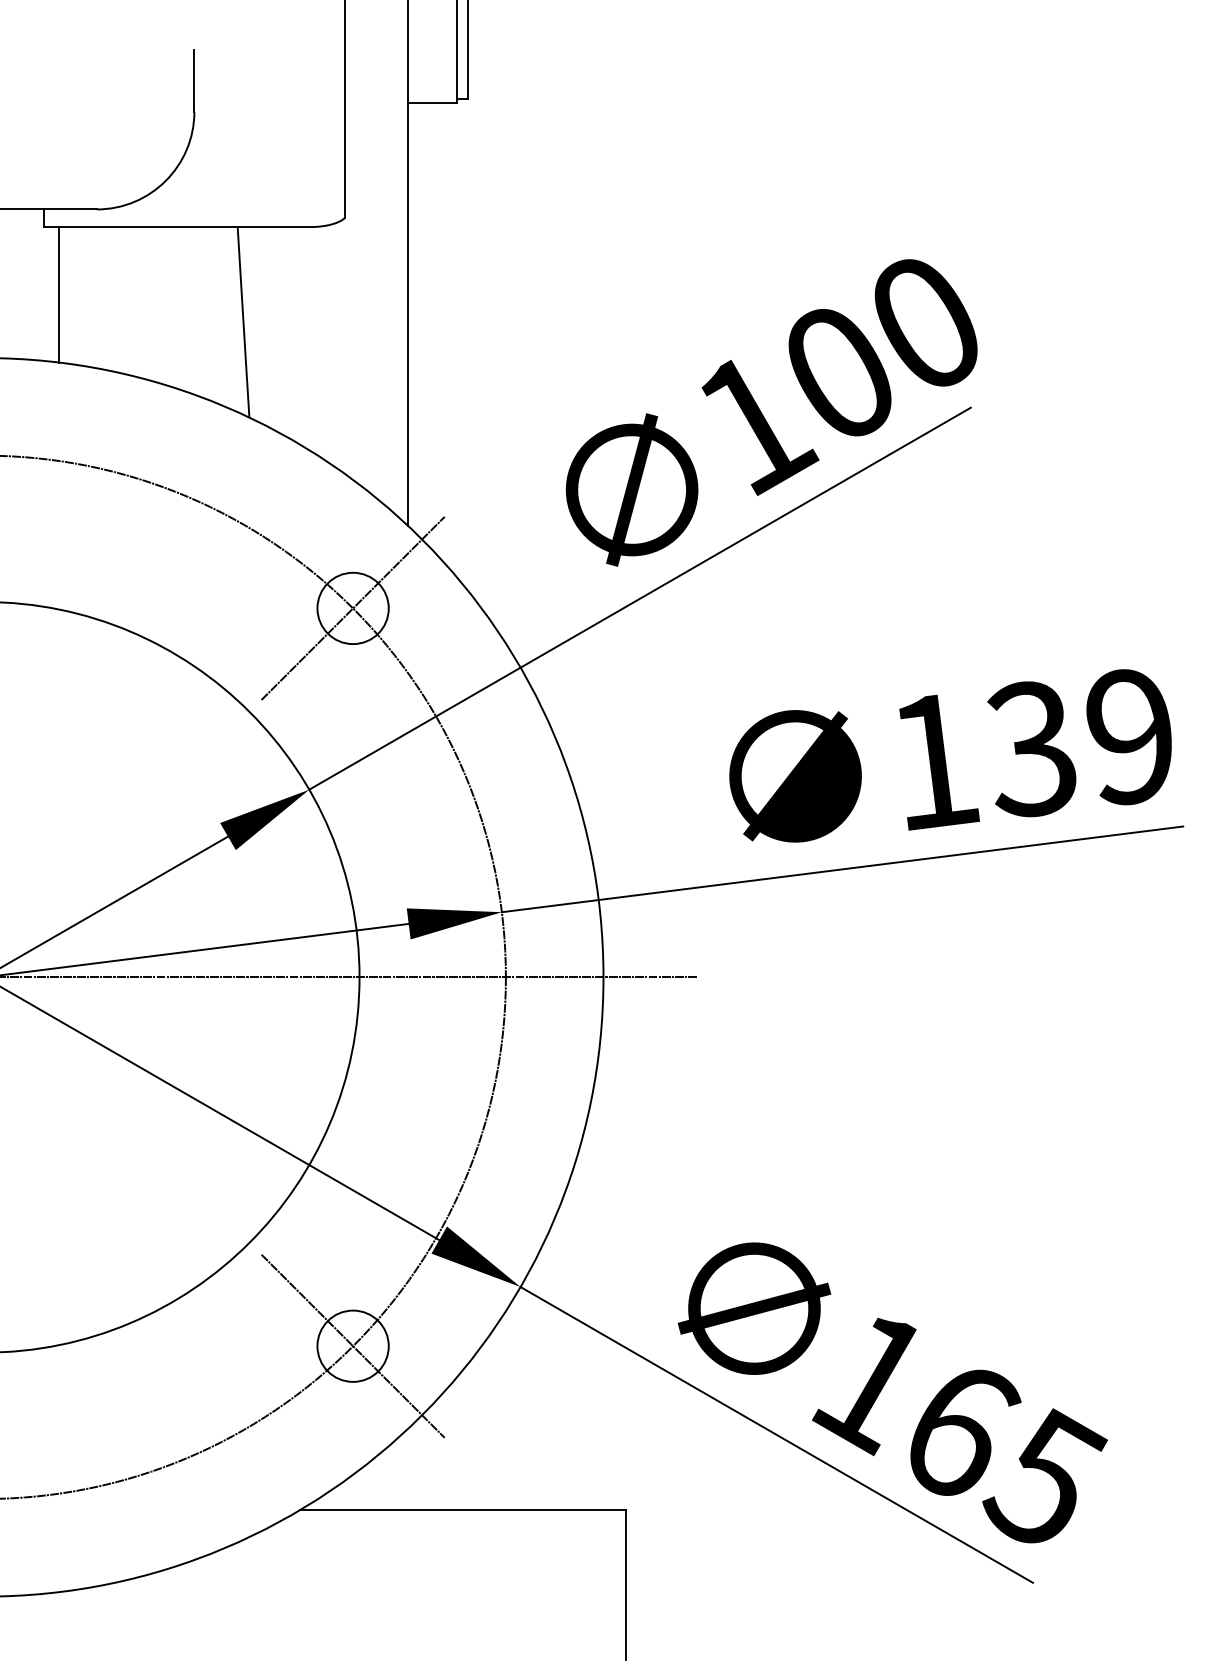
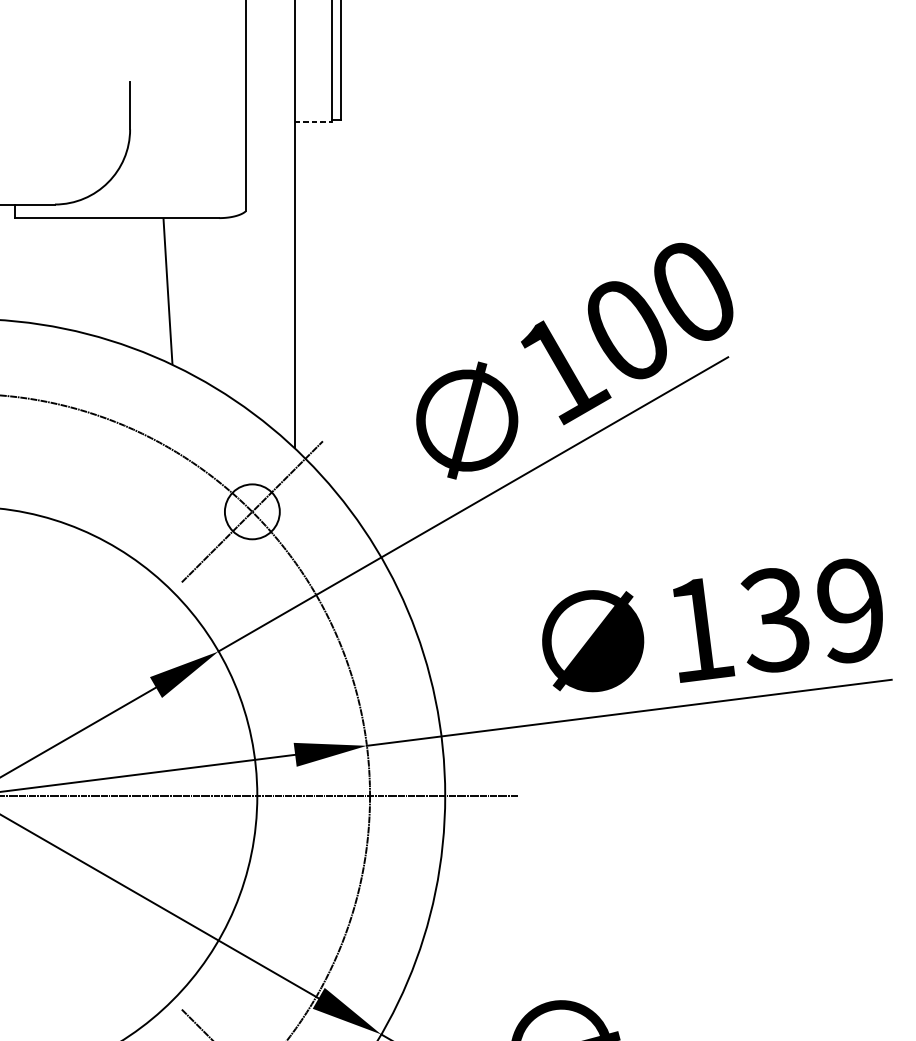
line: (433, 102) -> (314, 122), solid -> dashed
line: (59, 294) -> (26, 270), removed

